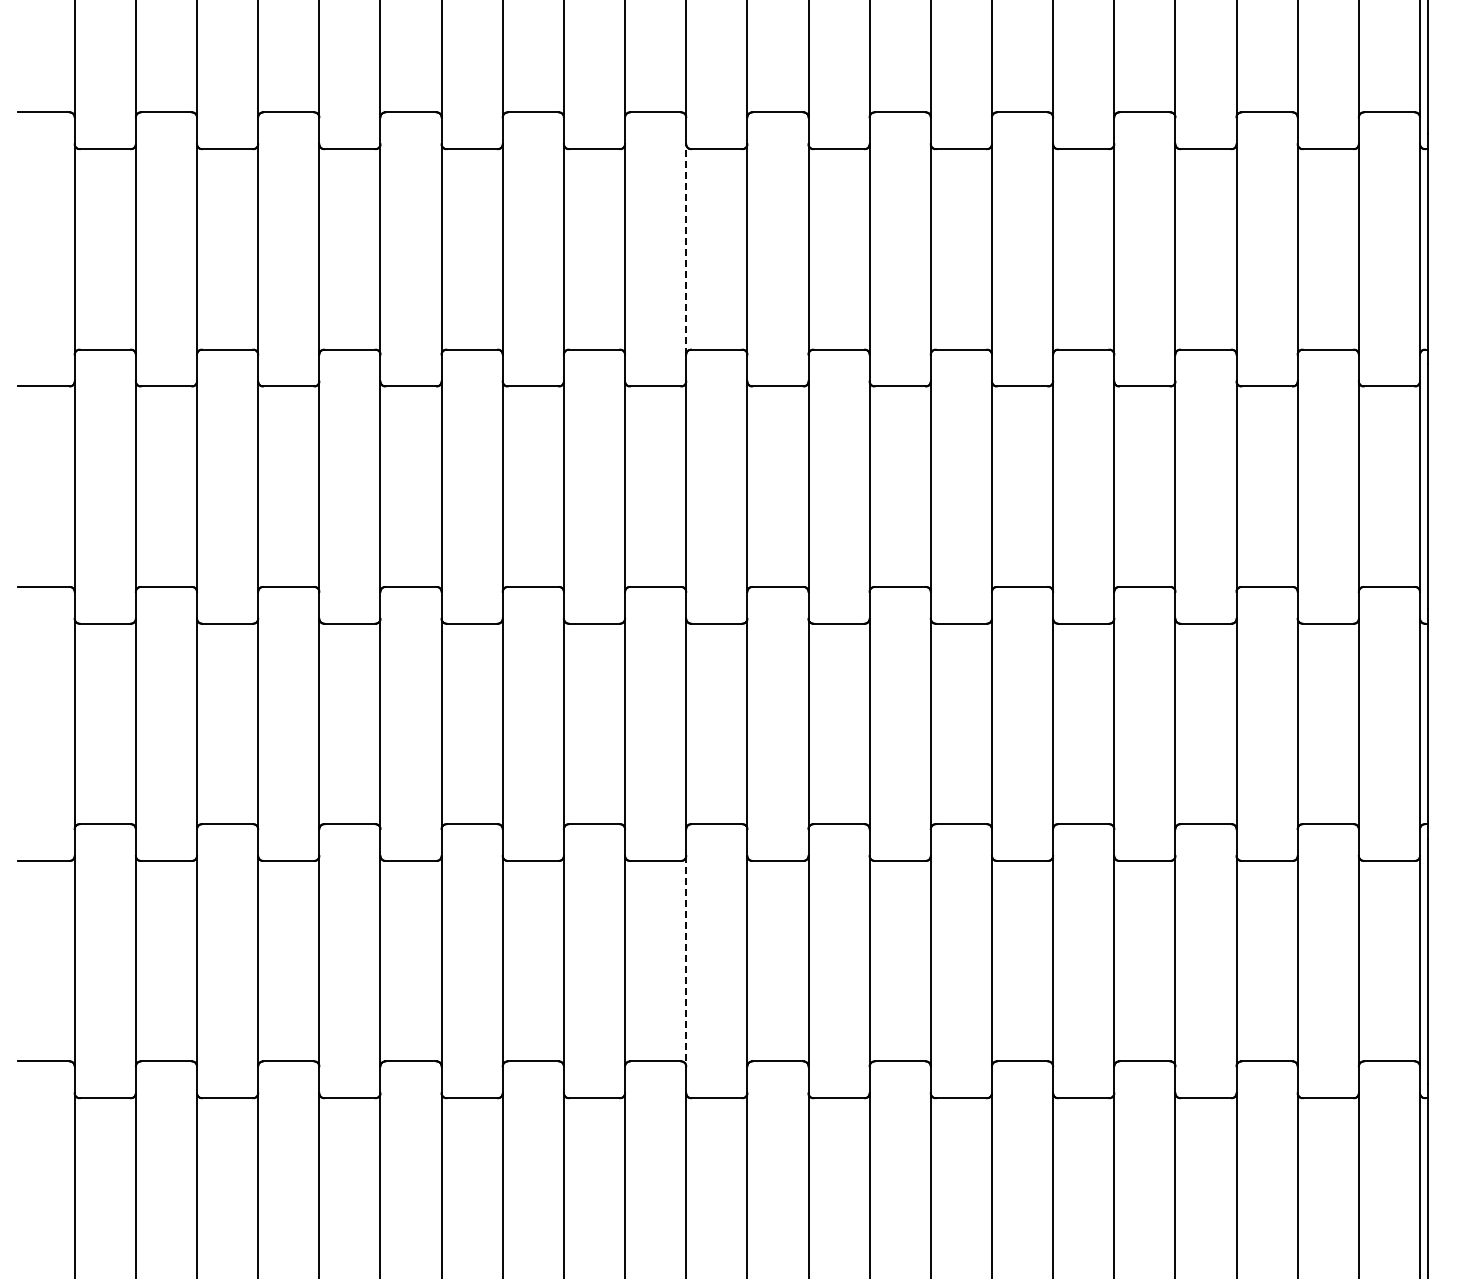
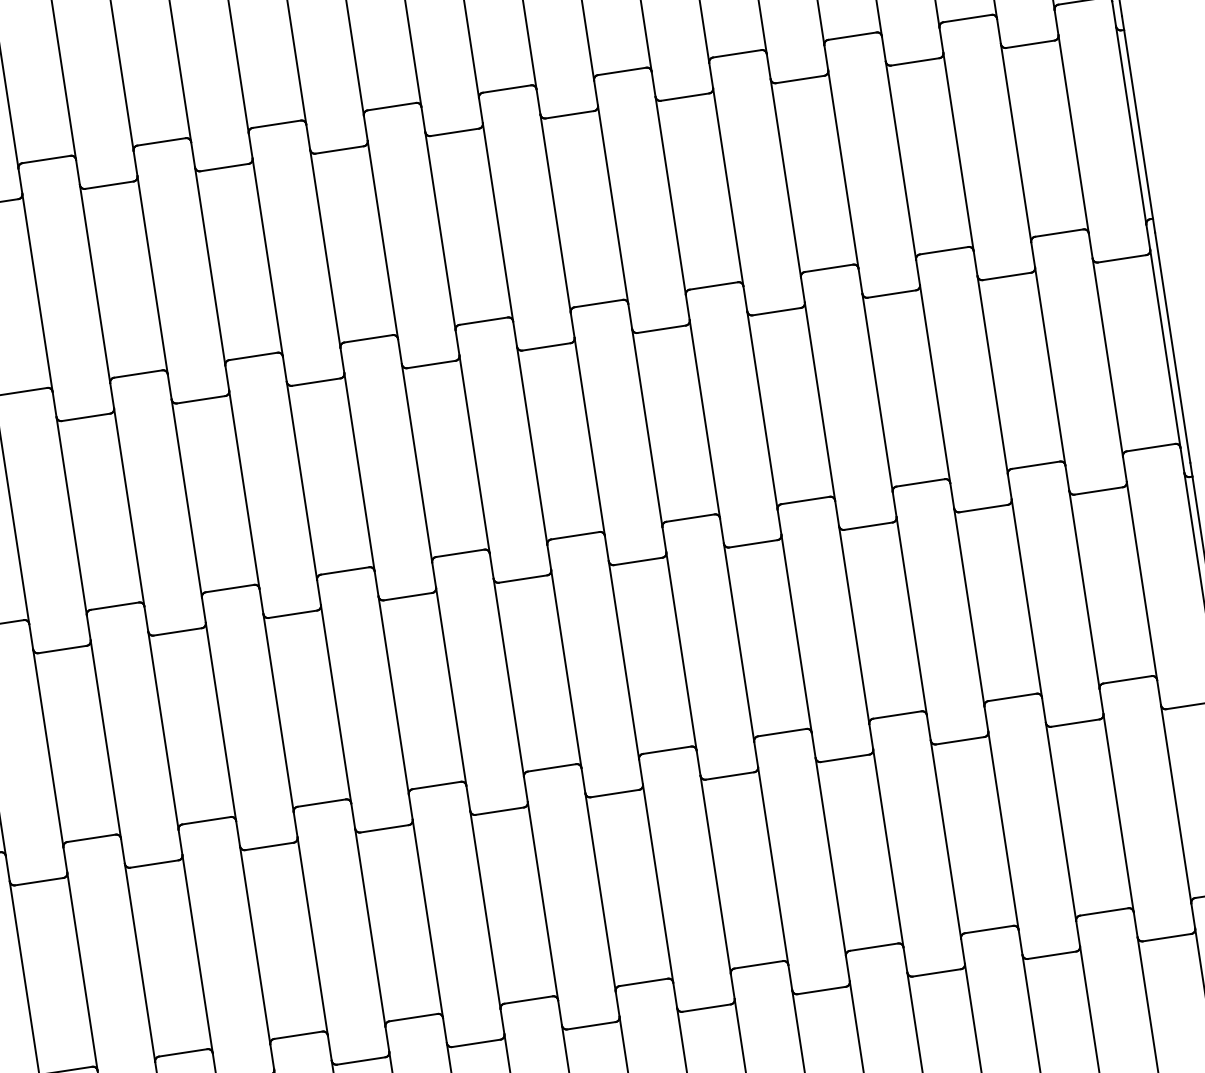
line: (686, 248) -> (440, 230), dashed -> solid
line: (686, 961) -> (543, 901), dashed -> solid

